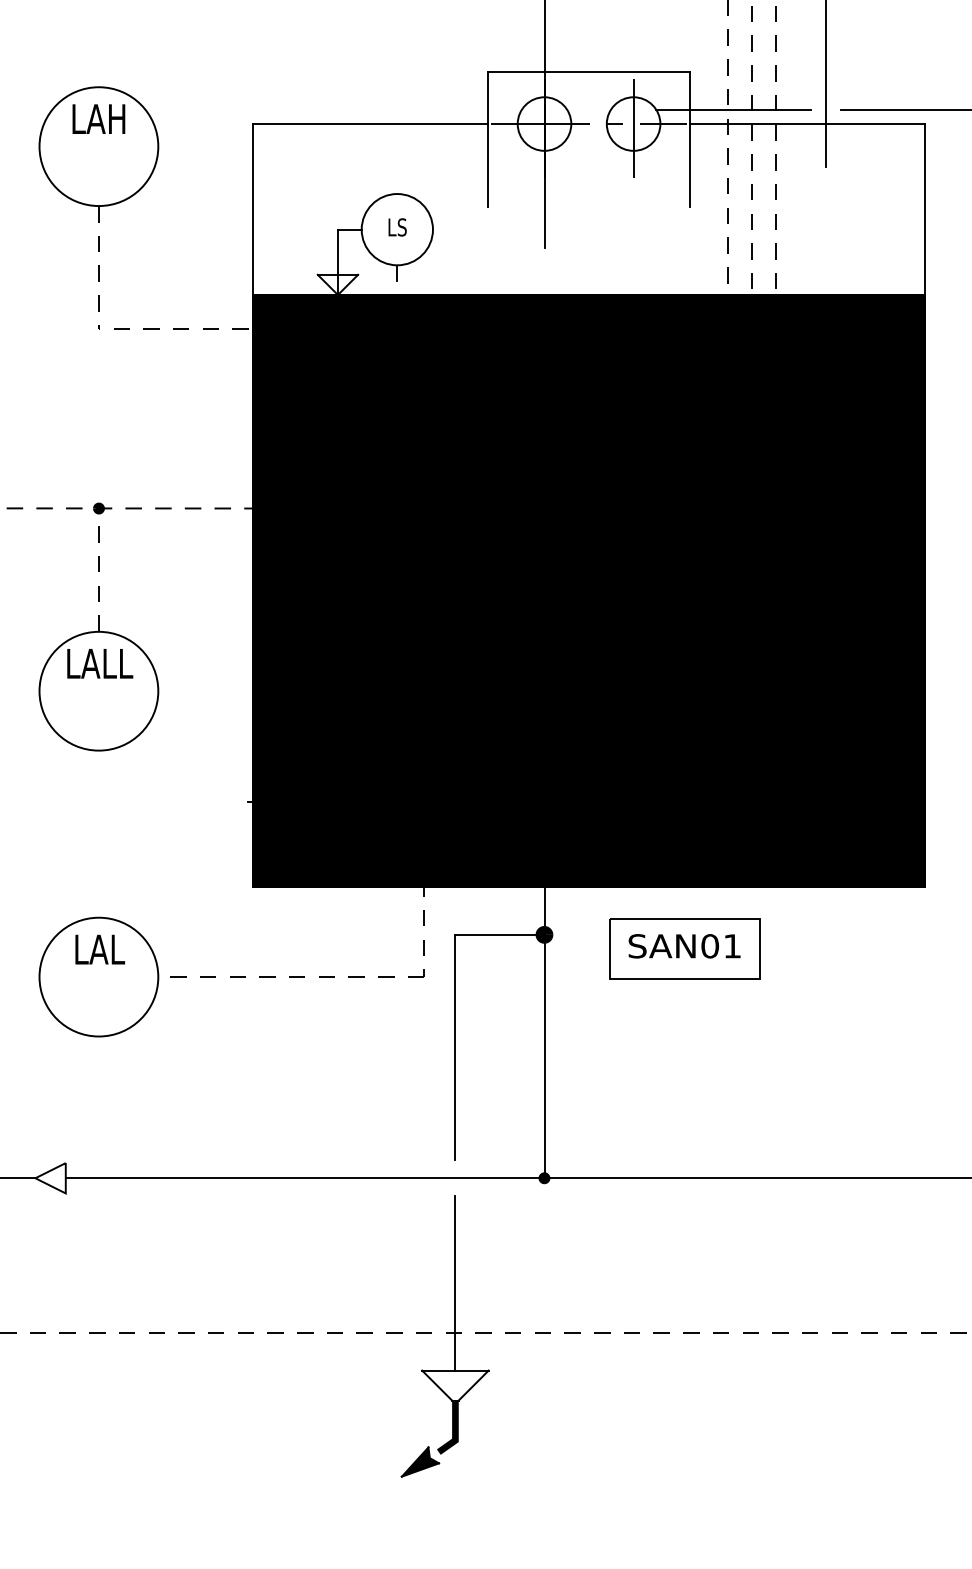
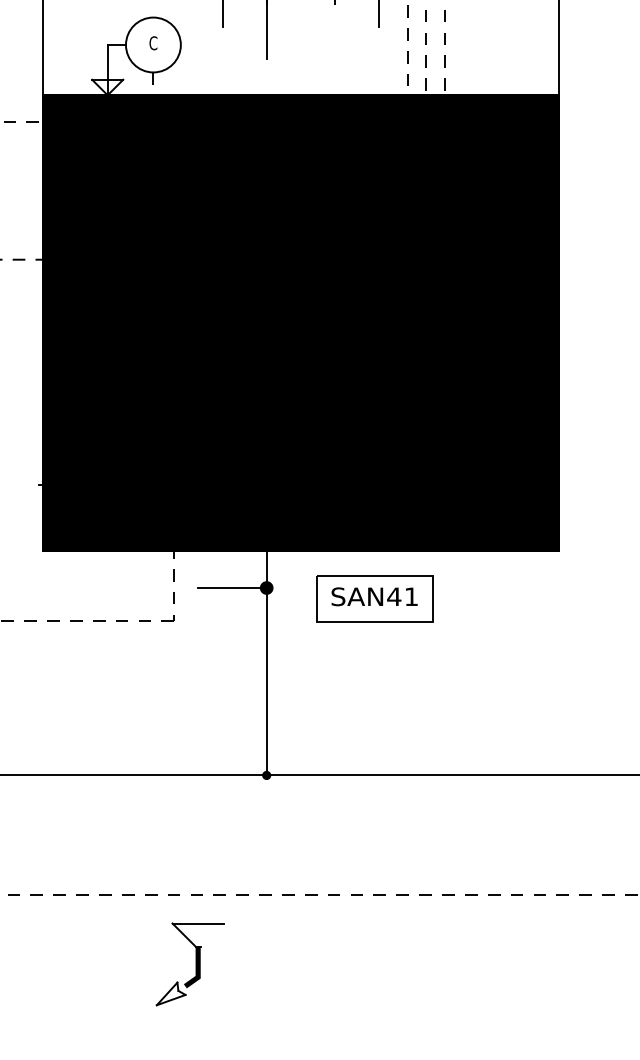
text: (397, 227) -> (153, 43), LS -> C
text: (709, 946) -> (393, 596), SAN01 -> SAN41
line: (455, 1047) -> (198, 674), removed
line: (455, 1283) -> (198, 856), removed
line: (473, 1385) -> (212, 935), removed
fill: (420, 1461) -> (171, 993), removed

